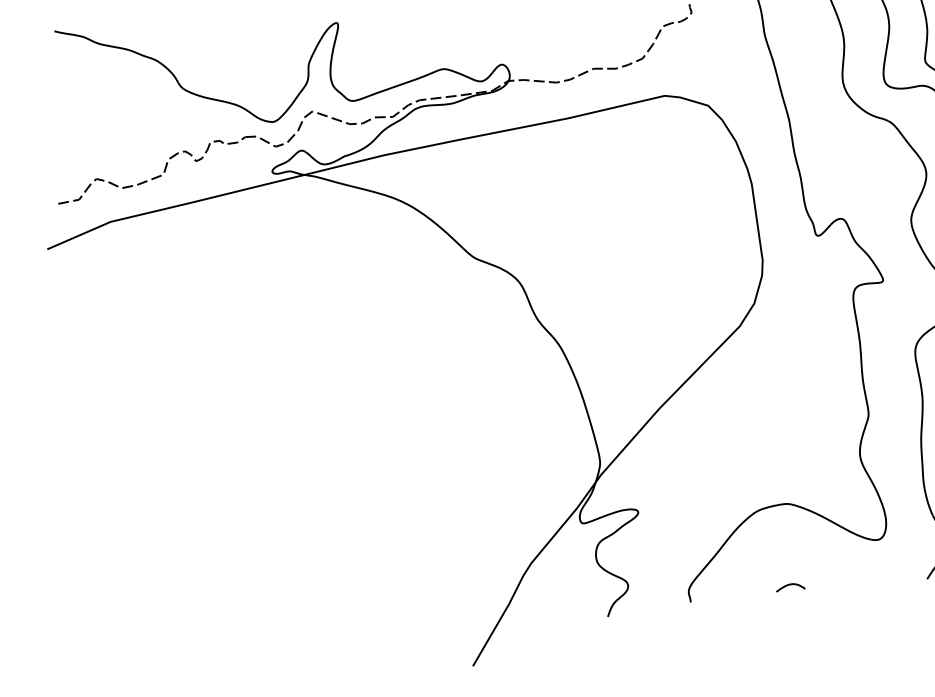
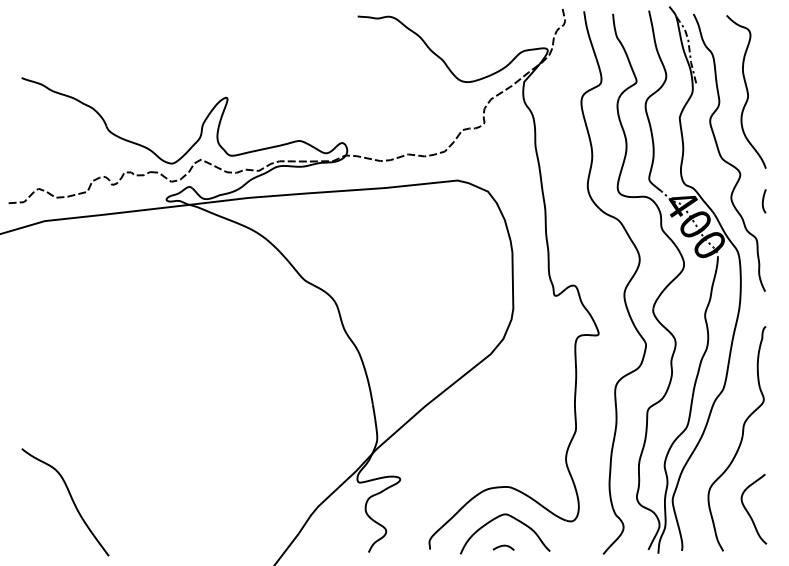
curve: (797, 545) -> (512, 518), added
curve: (194, 597) -> (71, 500), added

